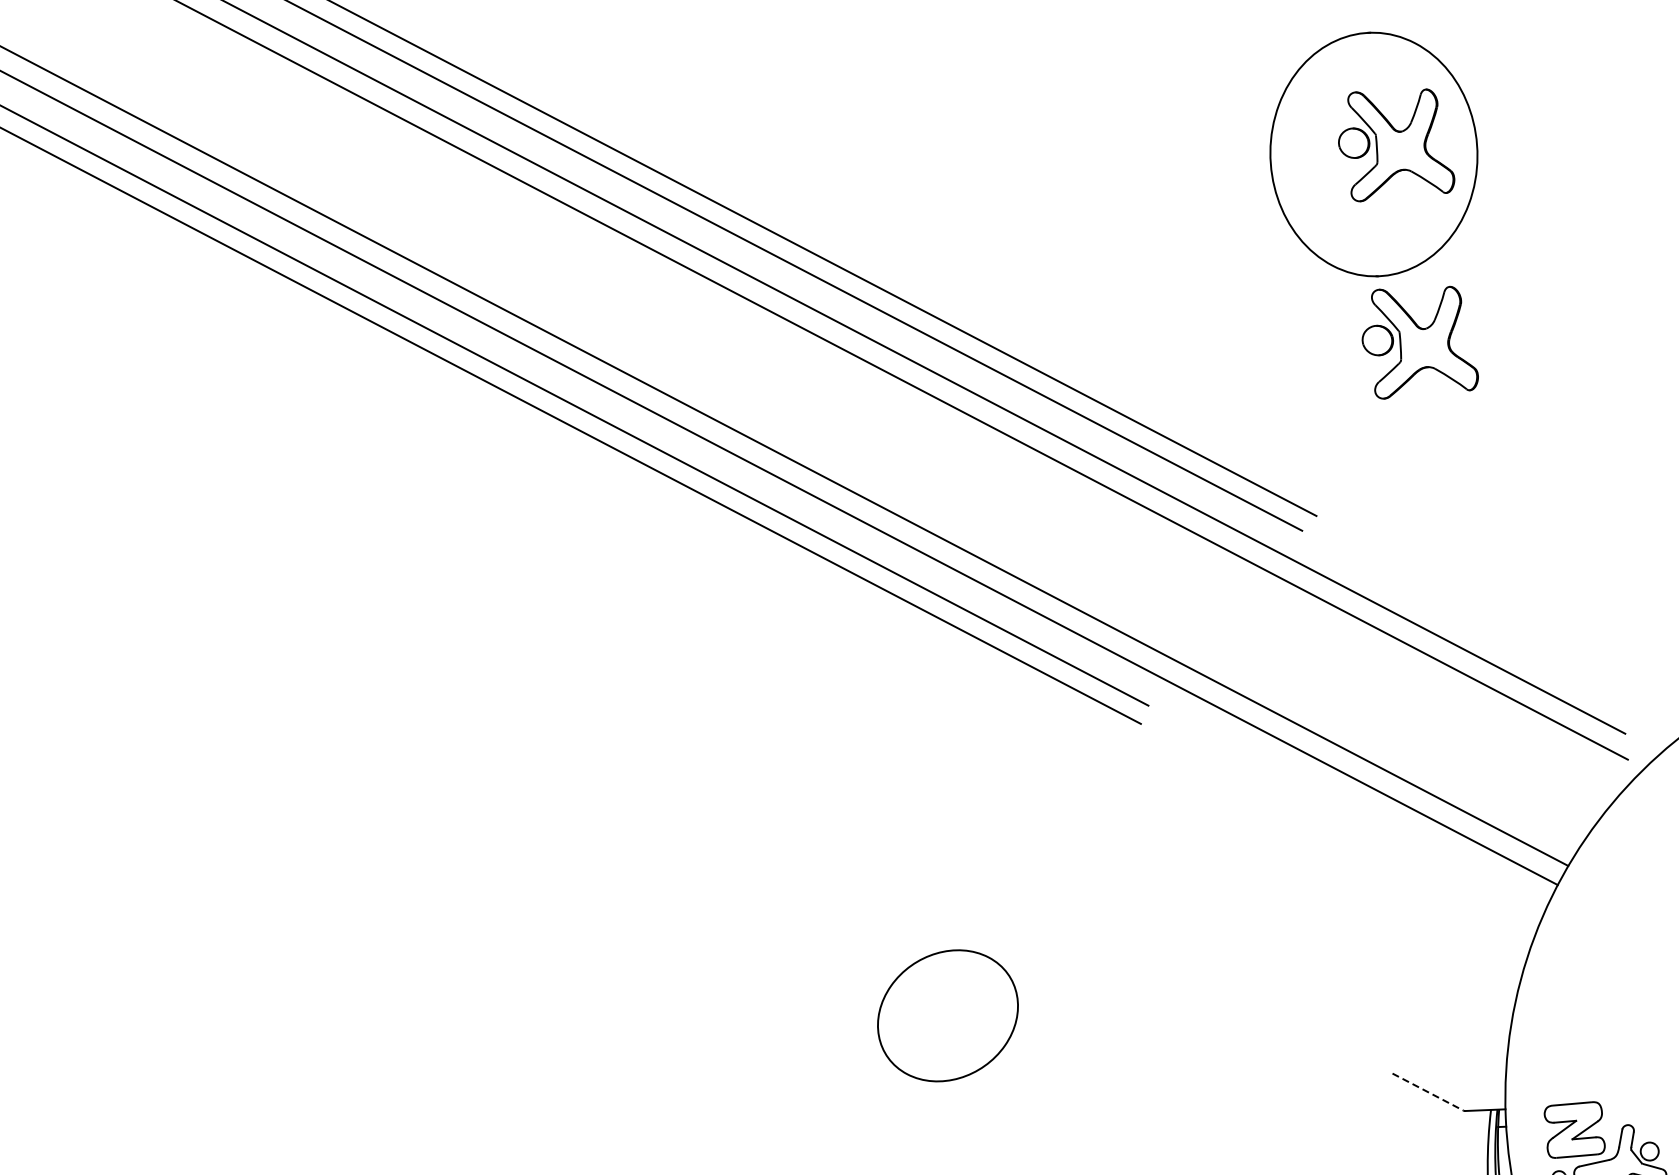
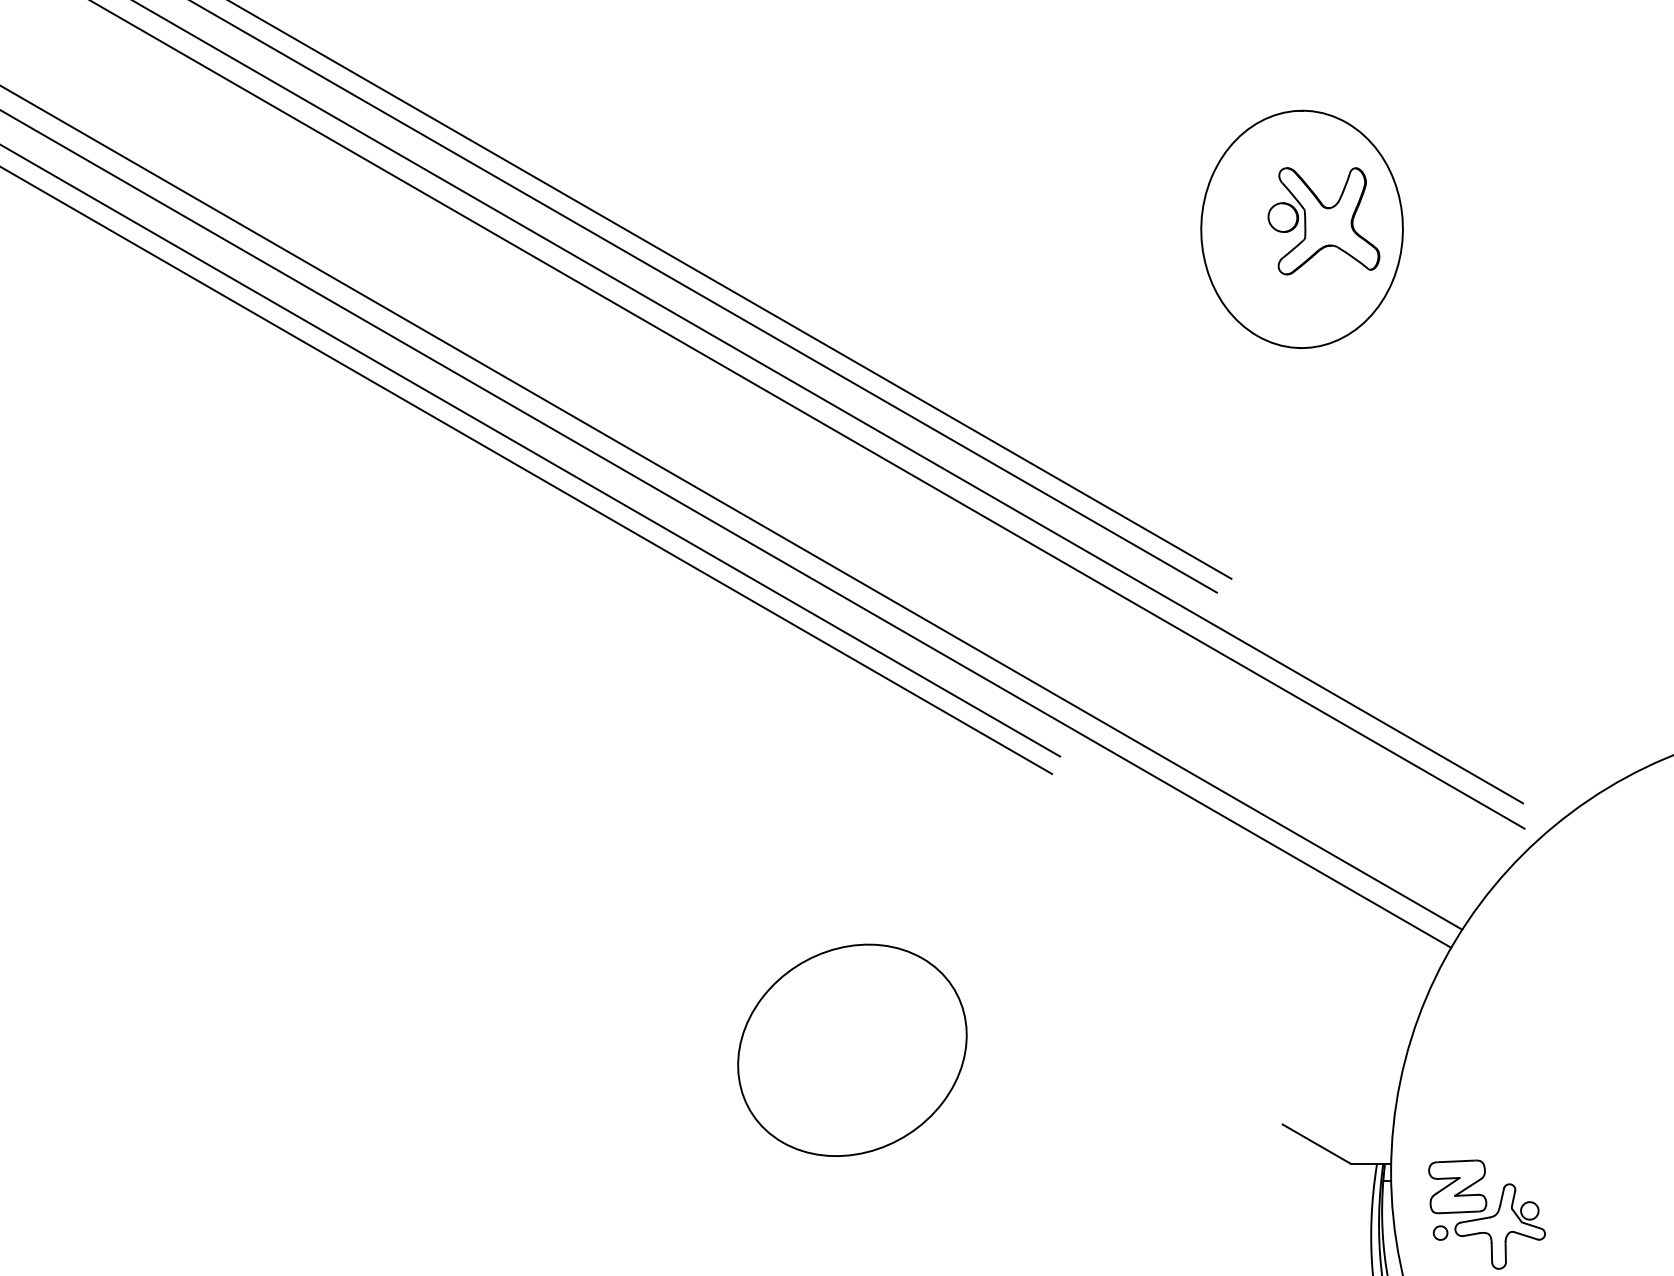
part: (1419, 342) -> (1338, 414), removed
part: (948, 1015) -> (852, 1049), size x1.67
line: (1428, 1091) -> (1316, 1143), dashed -> solid

